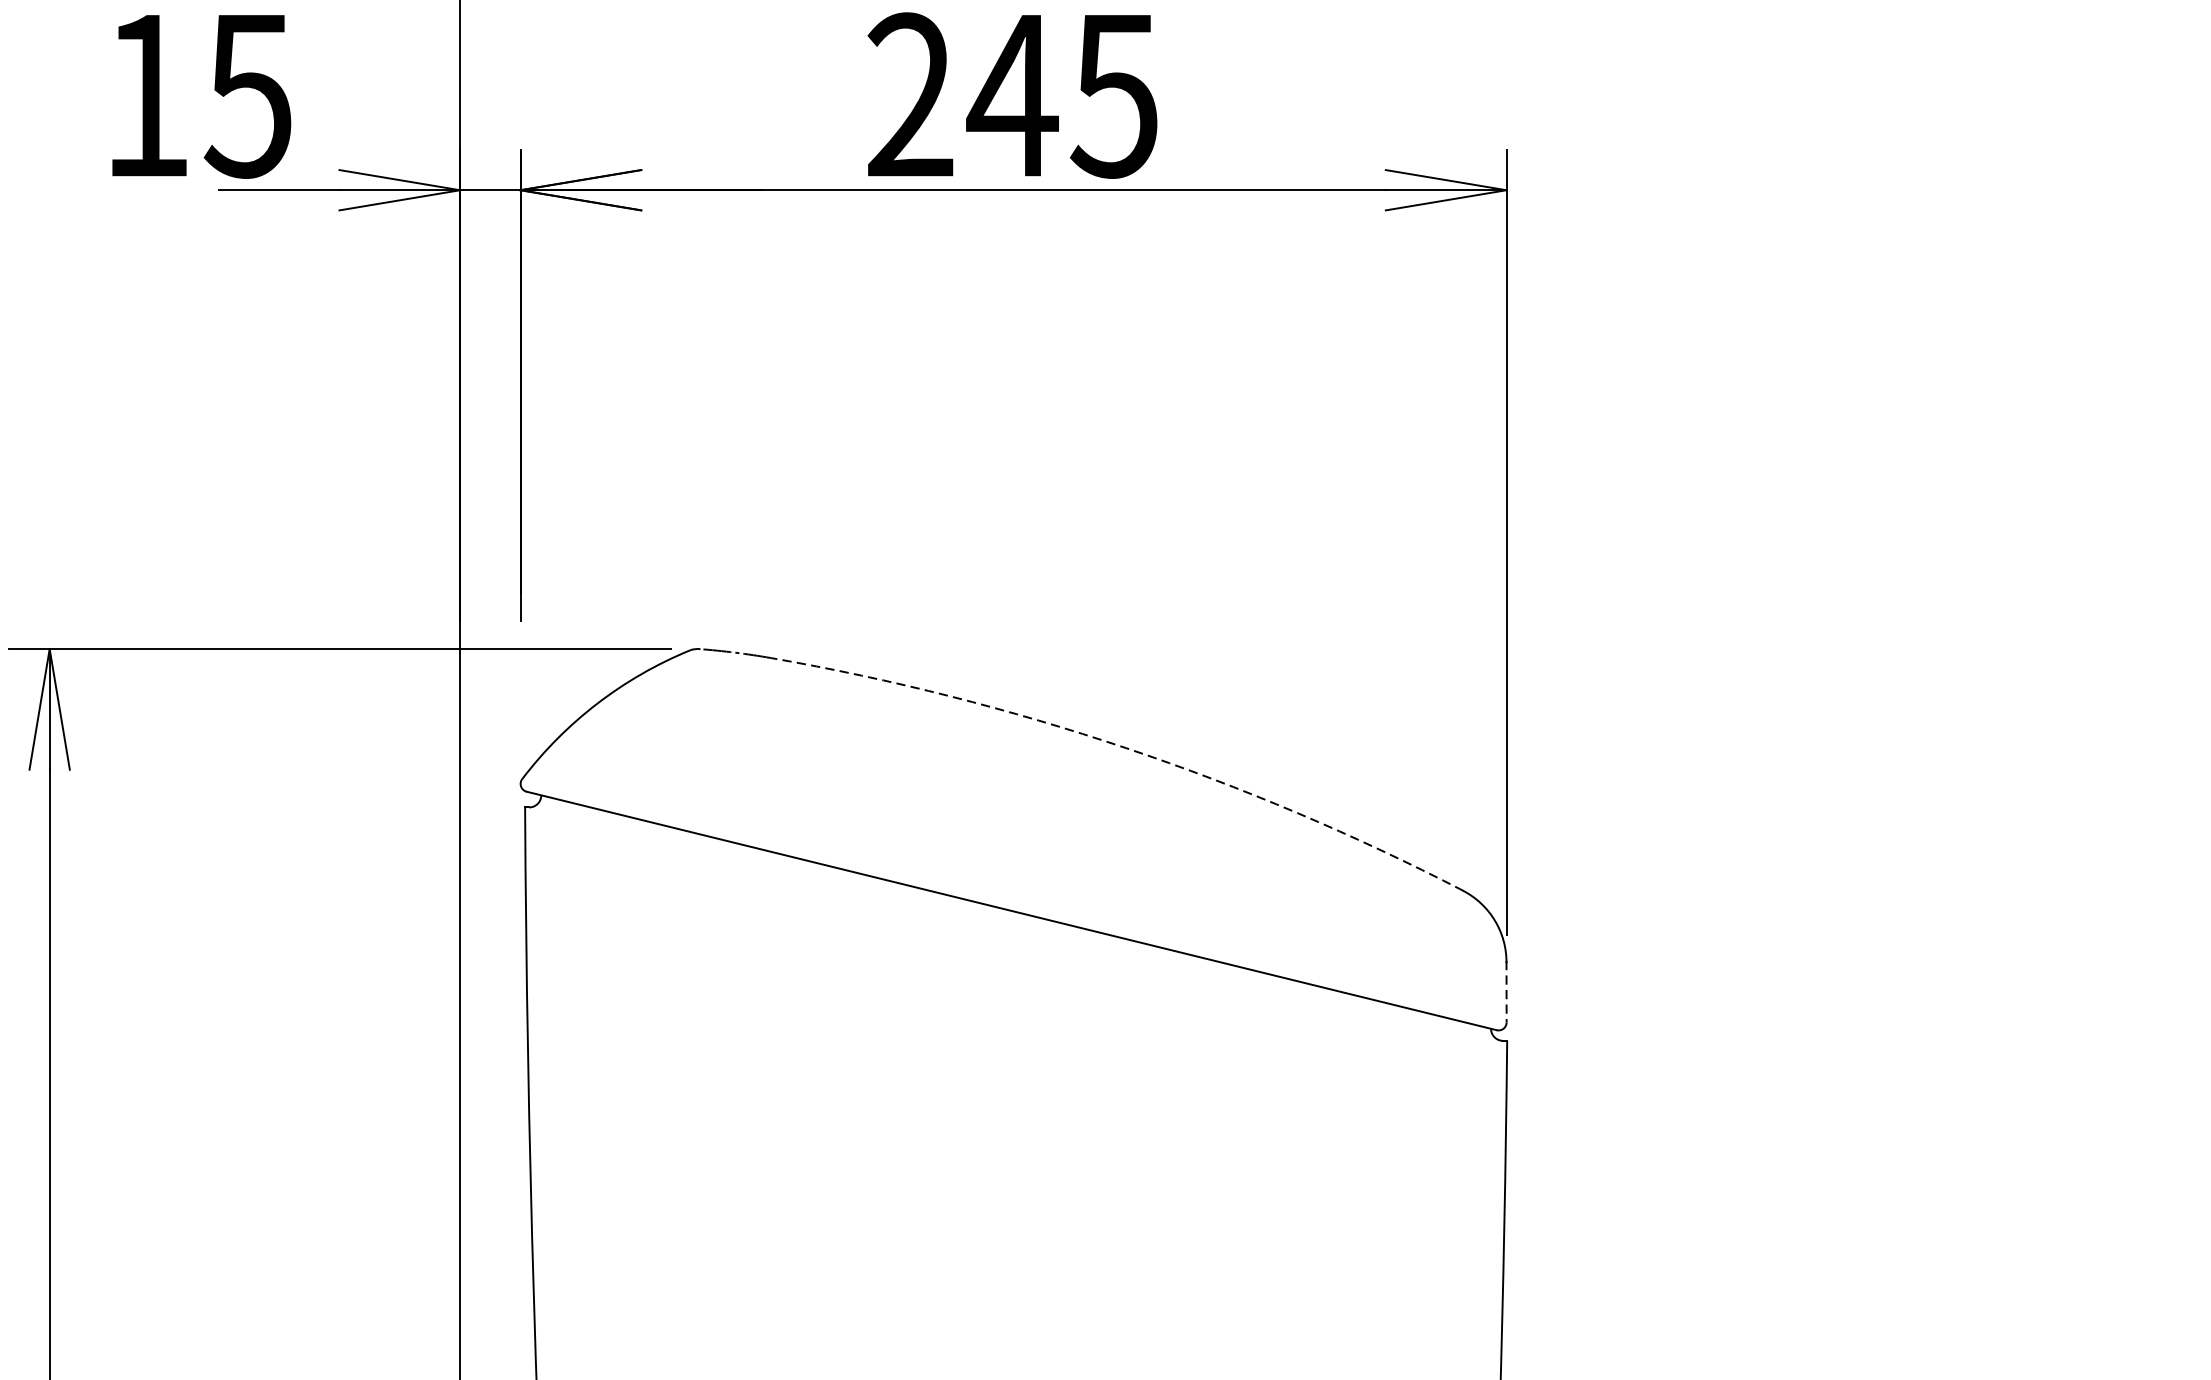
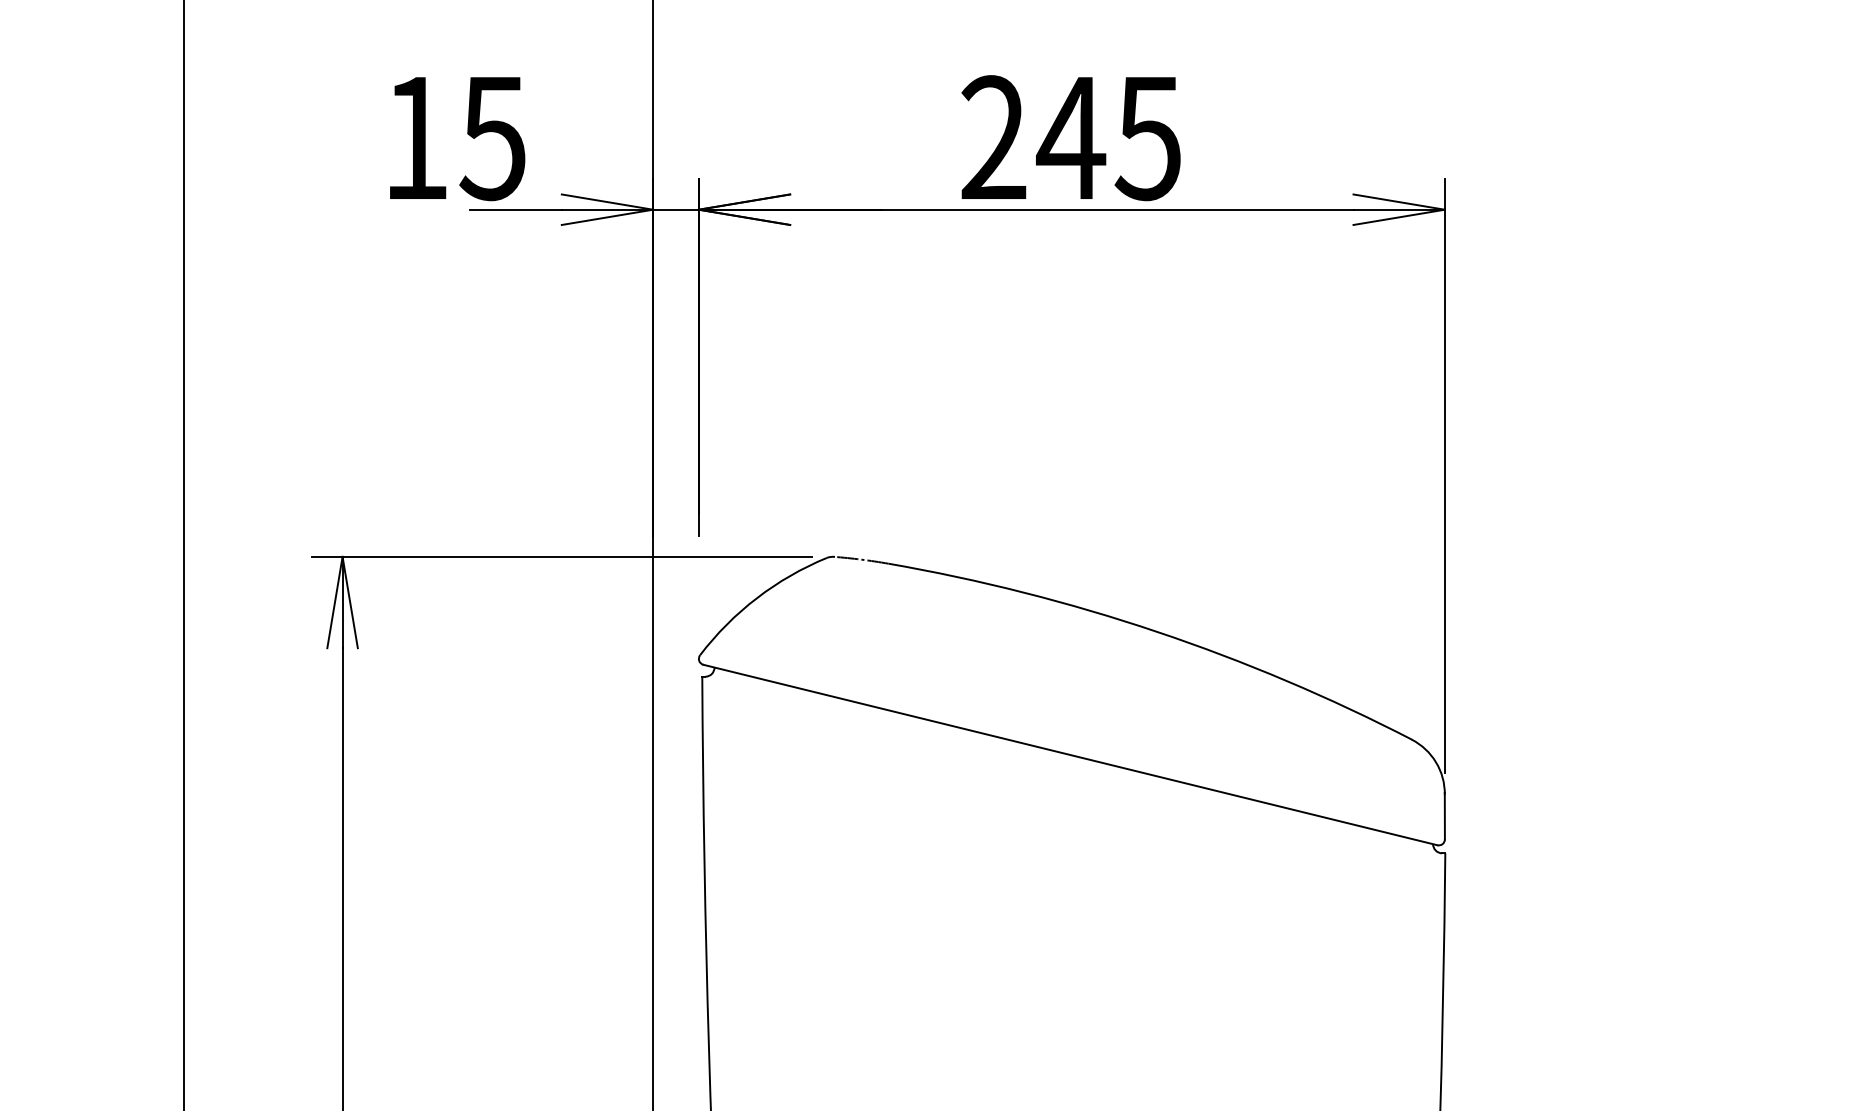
arc: (1126, 747) -> (1157, 631), dashed -> solid
line: (1506, 992) -> (1444, 816), dashed -> solid

